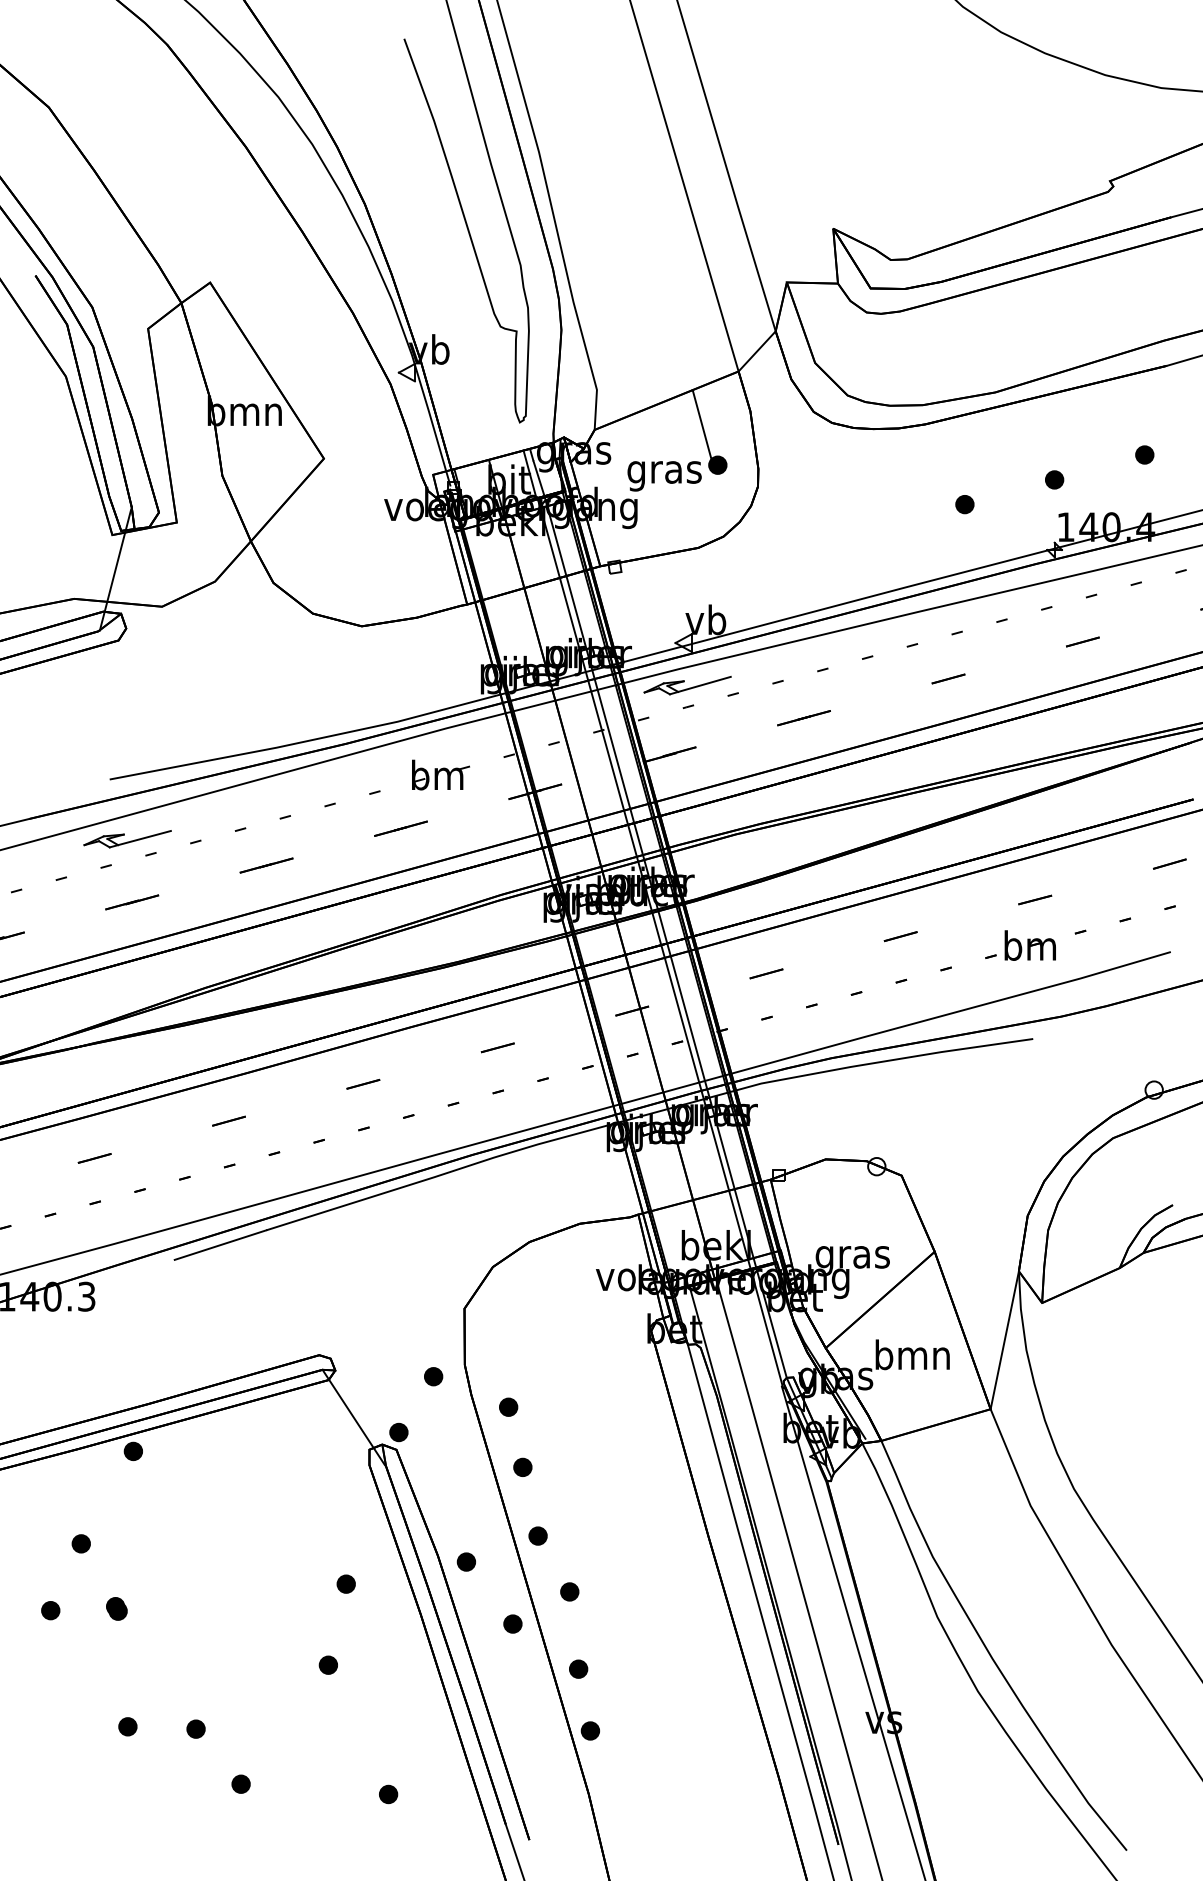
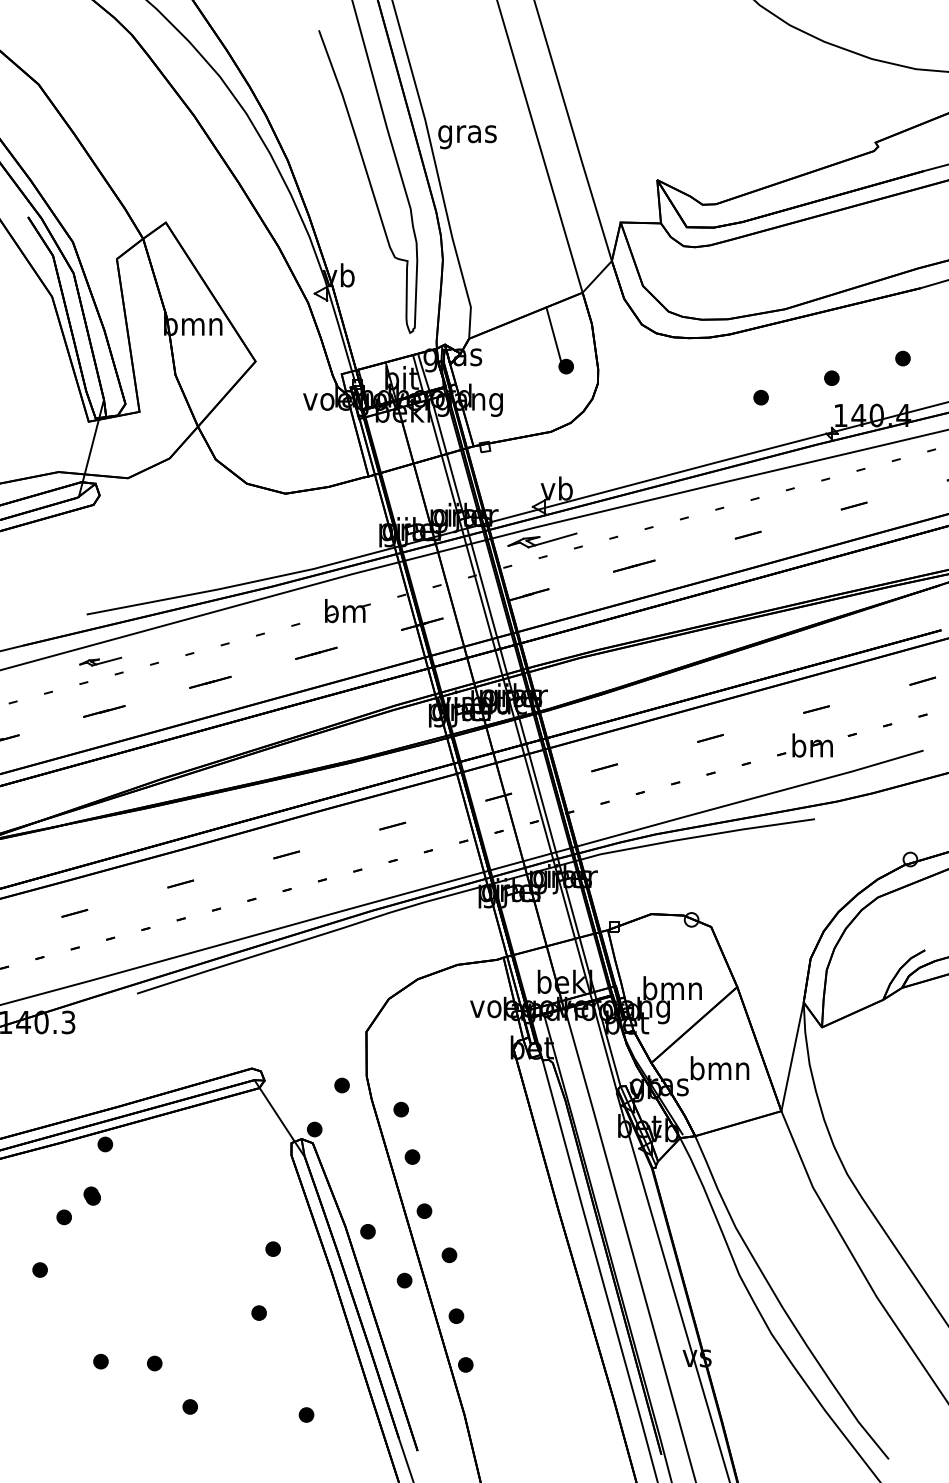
text: (664, 476) -> (467, 137), moved
part: (127, 839) -> (100, 661), size x0.6
text: (852, 1257) -> (672, 991), gras -> bmn
part: (116, 1608) -> (91, 1195), moved

